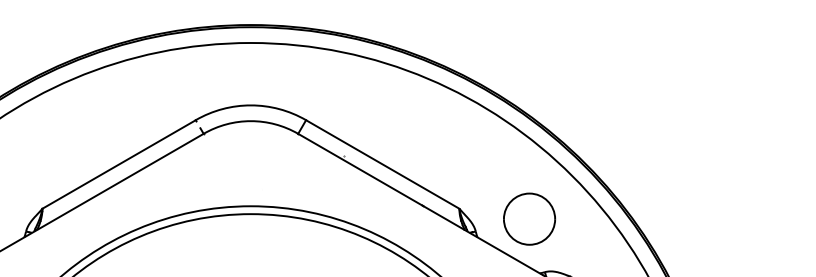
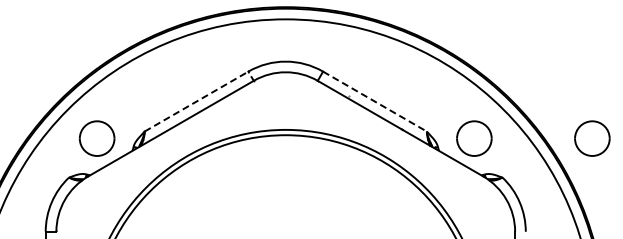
line: (119, 164) -> (196, 101), solid -> dashed
line: (382, 164) -> (374, 101), solid -> dashed
part: (704, 218) -> (592, 138), added

